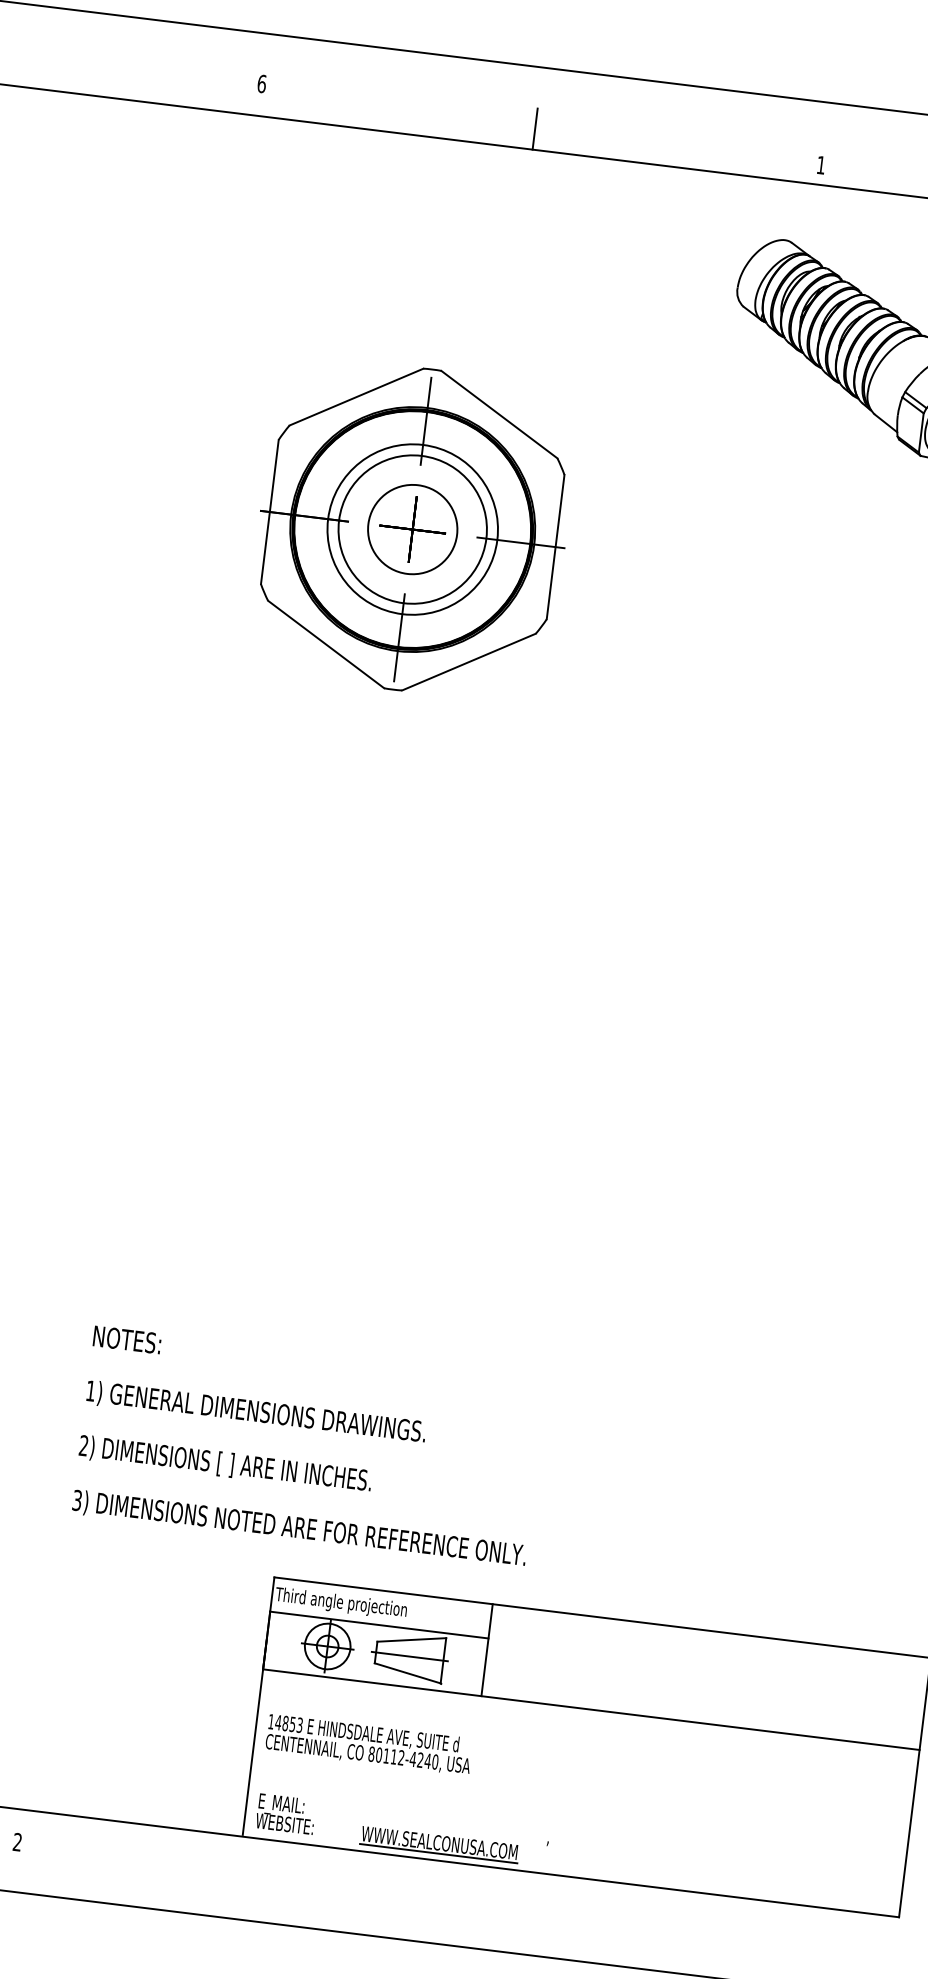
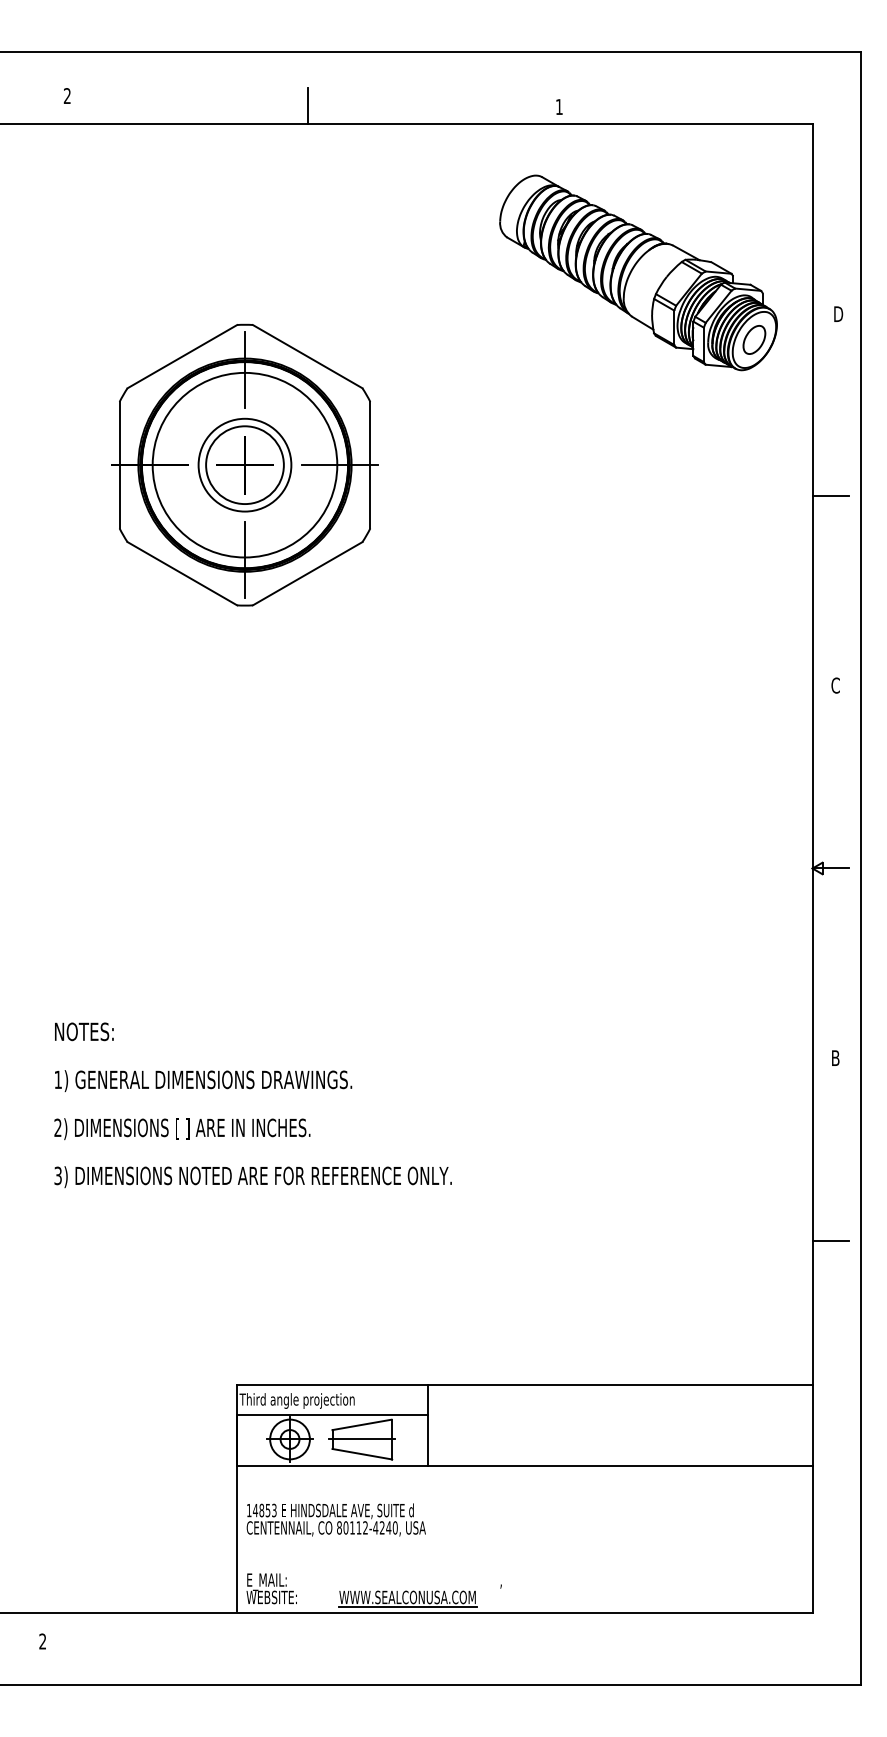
text: (262, 84) -> (67, 96), 6 -> 2
circle: (412, 528) -> (244, 464), size x0.62
circle: (412, 528) -> (244, 464), size x1.43
text: (308, 1446) -> (252, 1104), moved

